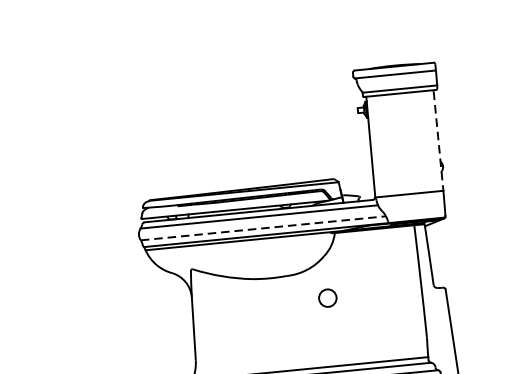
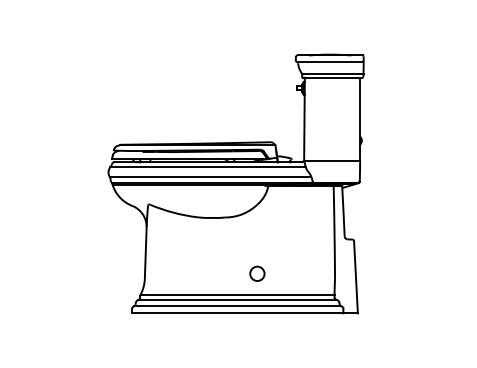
line: (438, 140) -> (360, 119), dashed -> solid
line: (263, 227) -> (210, 176), dashed -> solid
circle: (327, 297) -> (257, 273), moved

